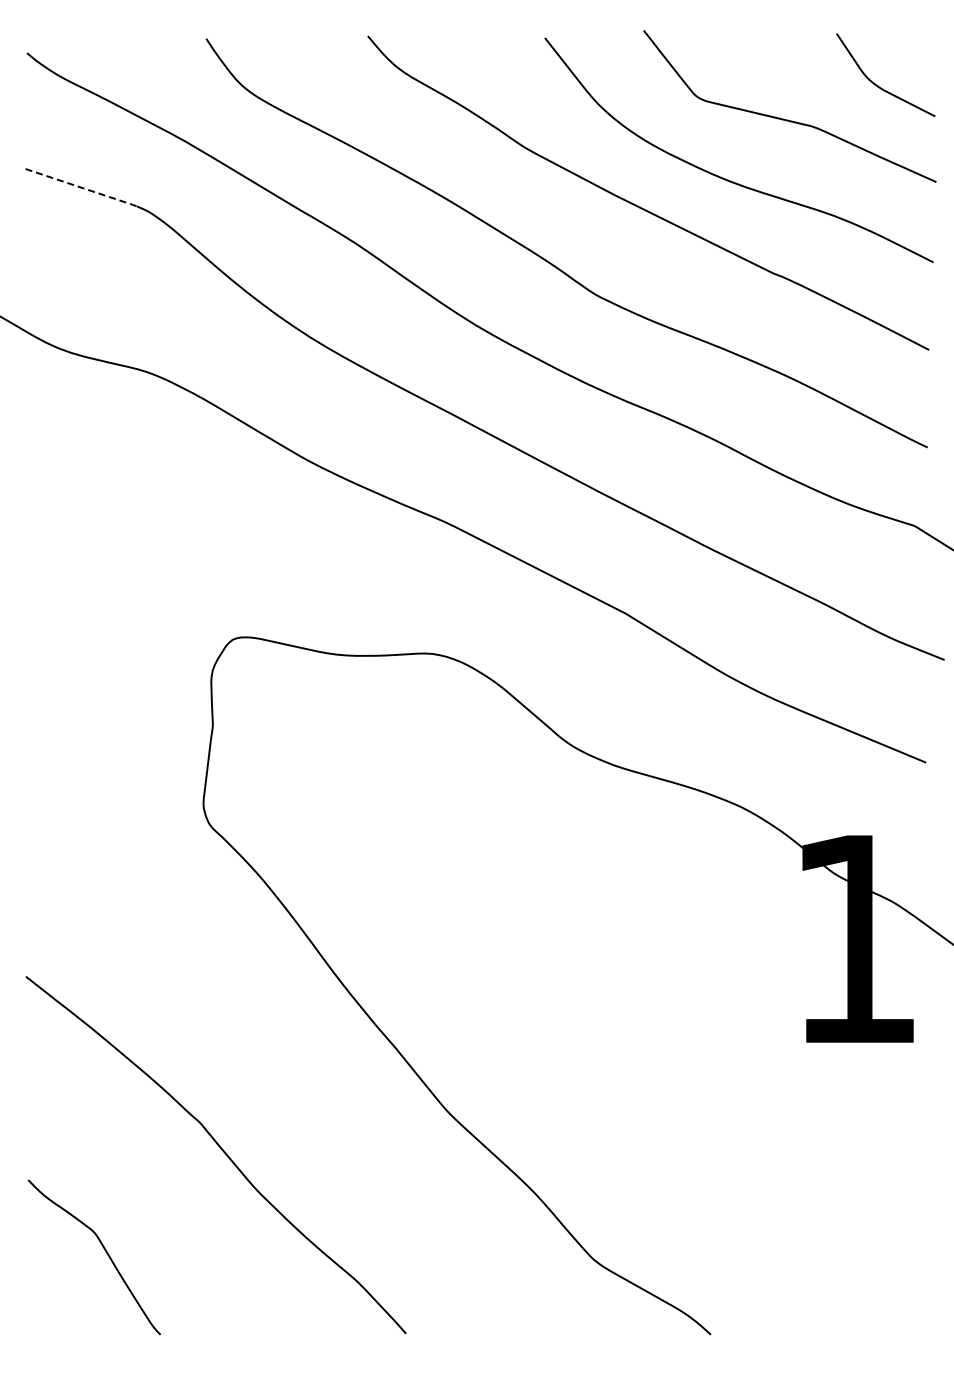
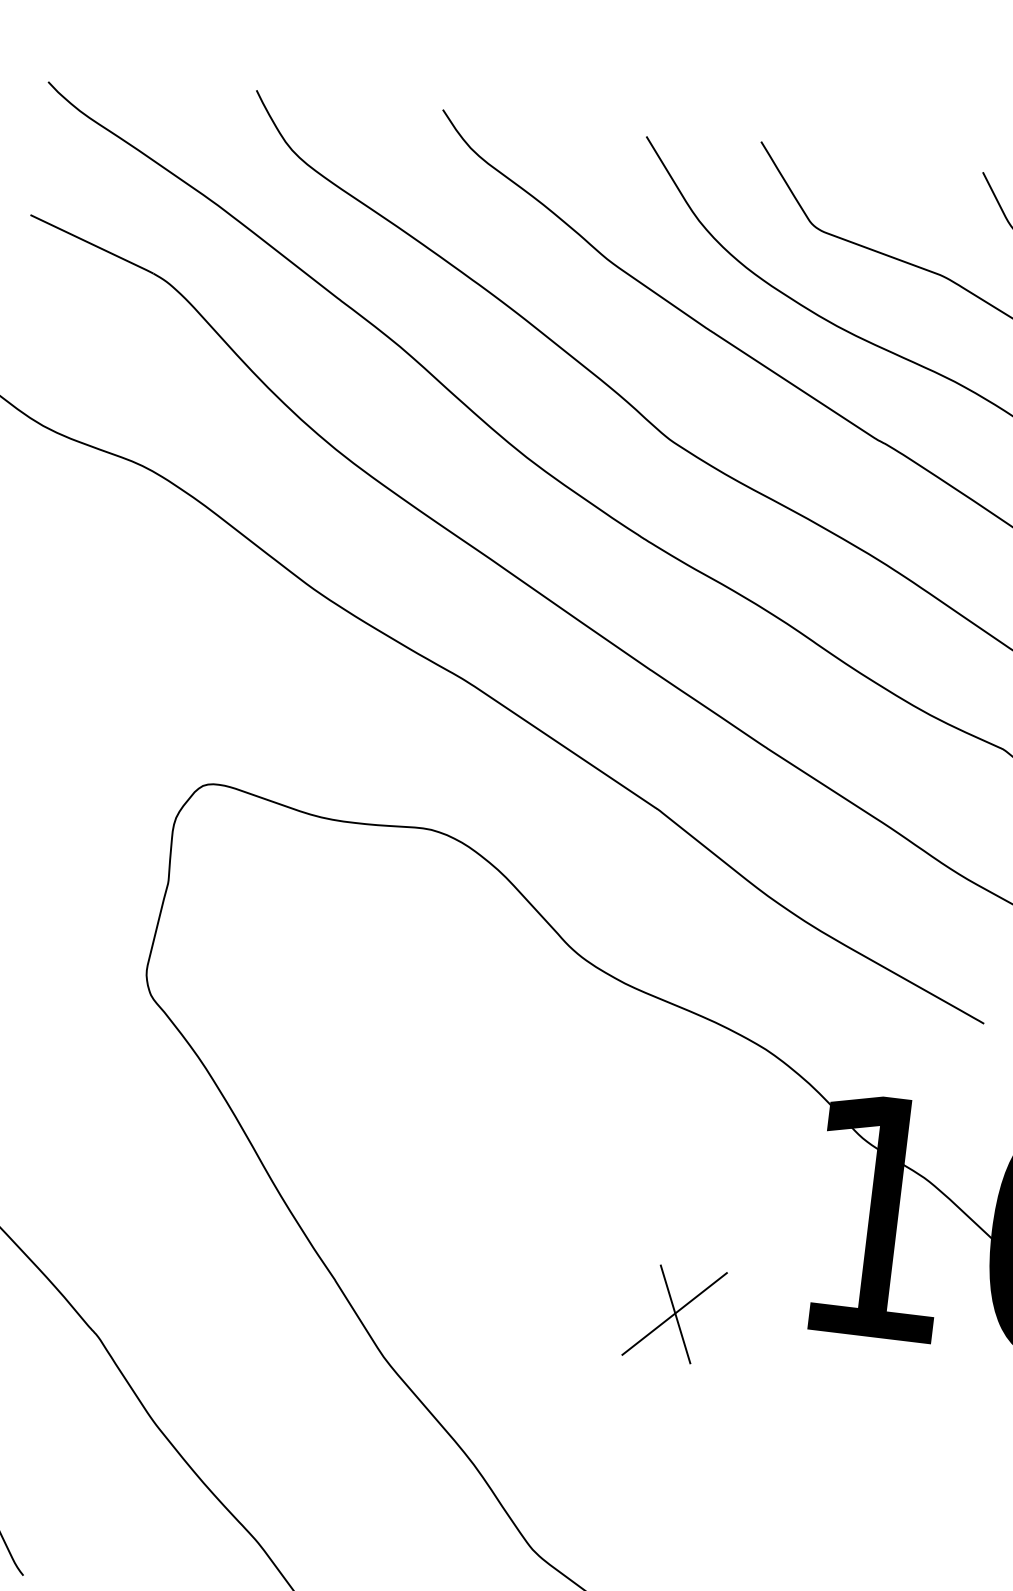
line: (83, 188) -> (94, 245), dashed -> solid
part: (690, 1042) -> (674, 1313), added

